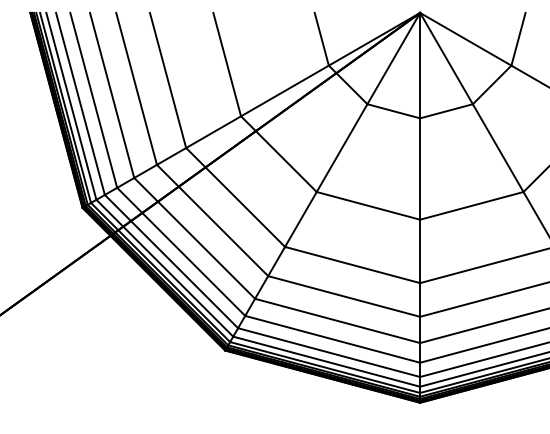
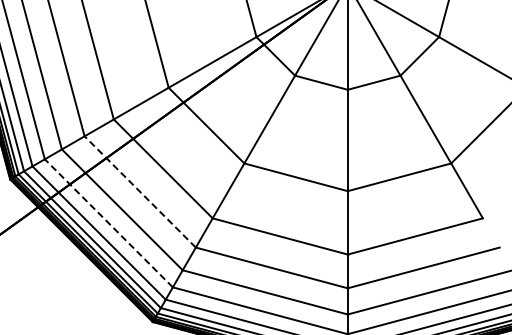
line: (212, 220) -> (140, 191), solid -> dashed
line: (181, 251) -> (109, 222), solid -> dashed

